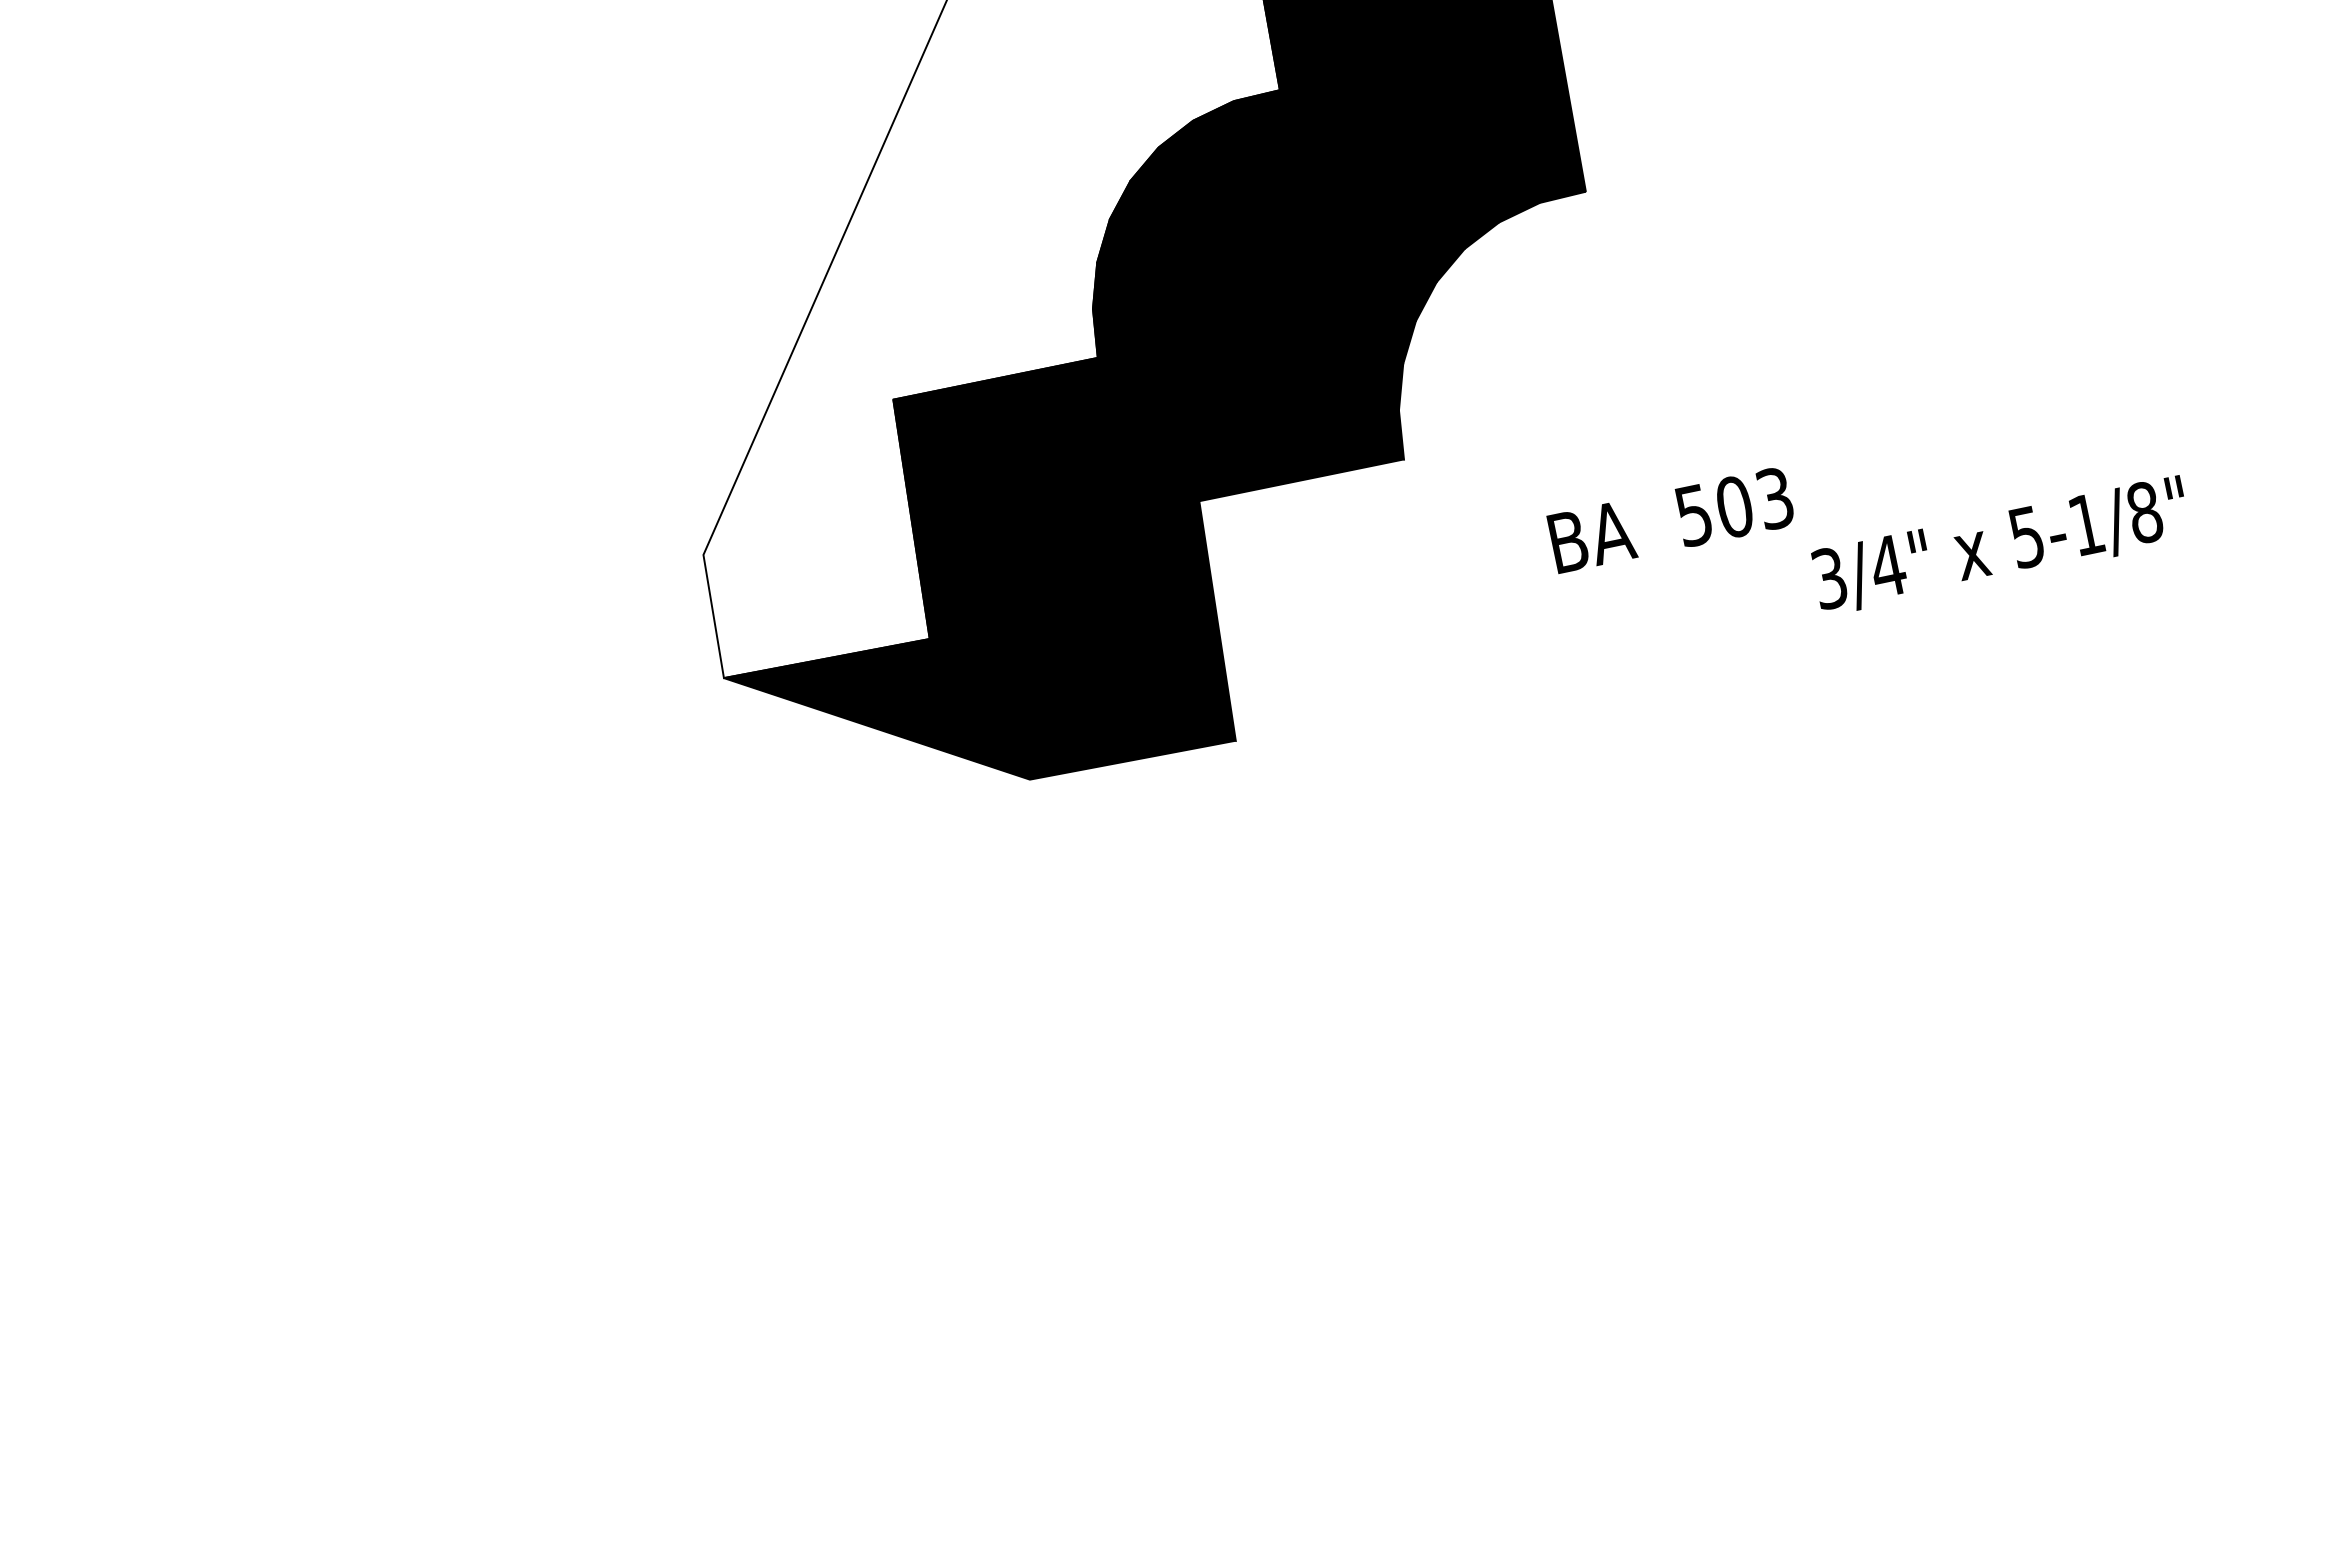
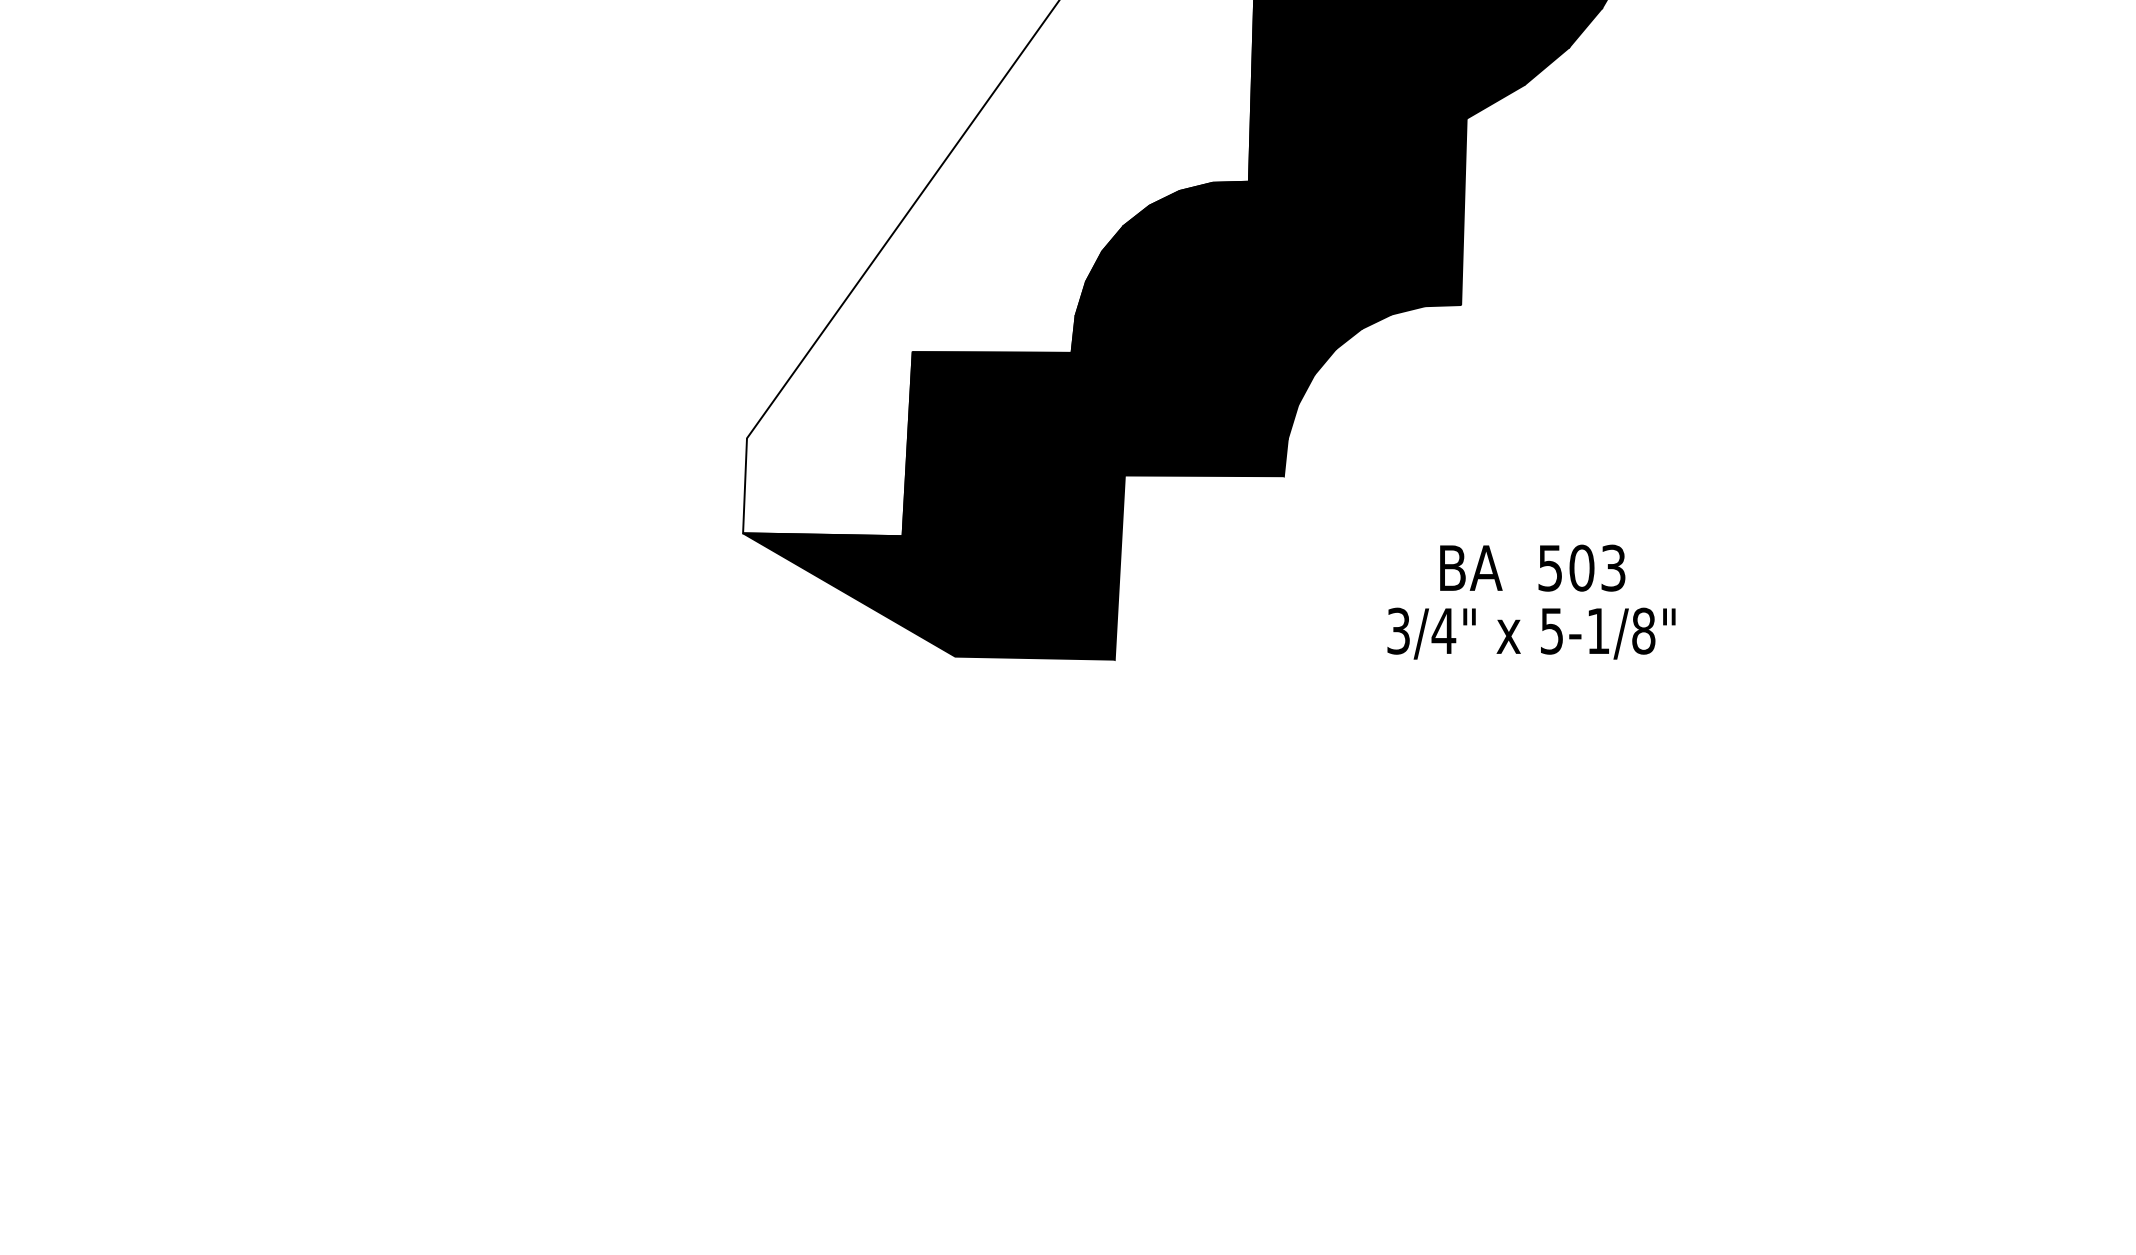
text: (1670, 519) -> (1532, 567), moved
text: (2001, 545) -> (1531, 633), moved

